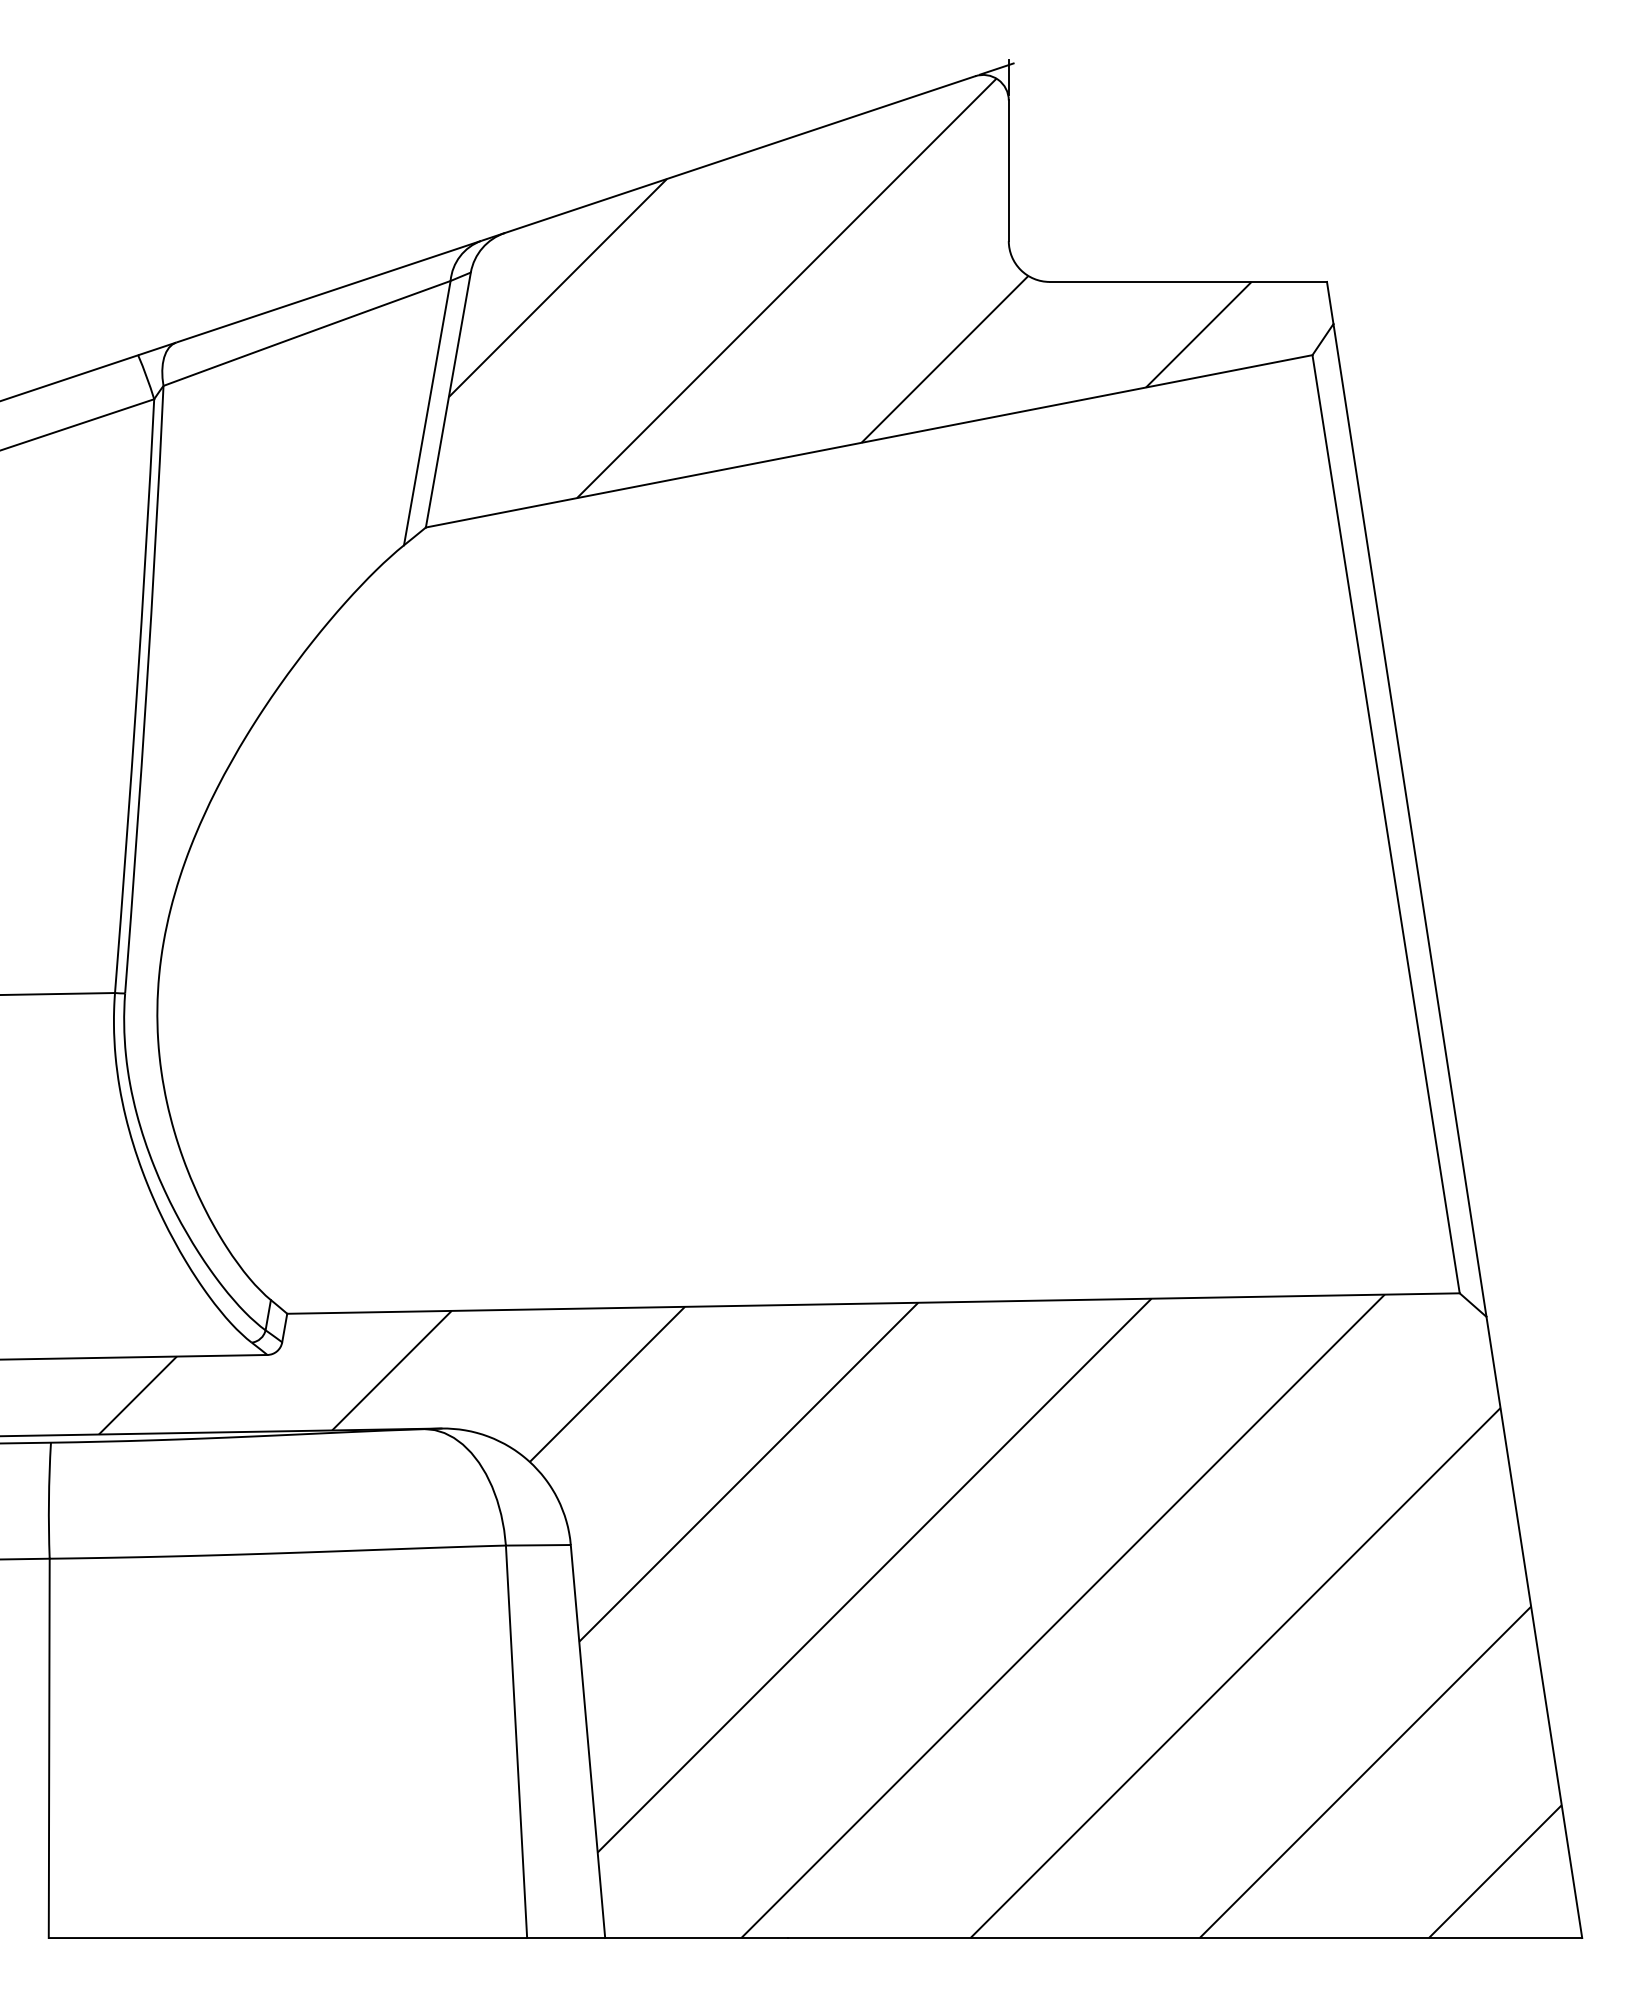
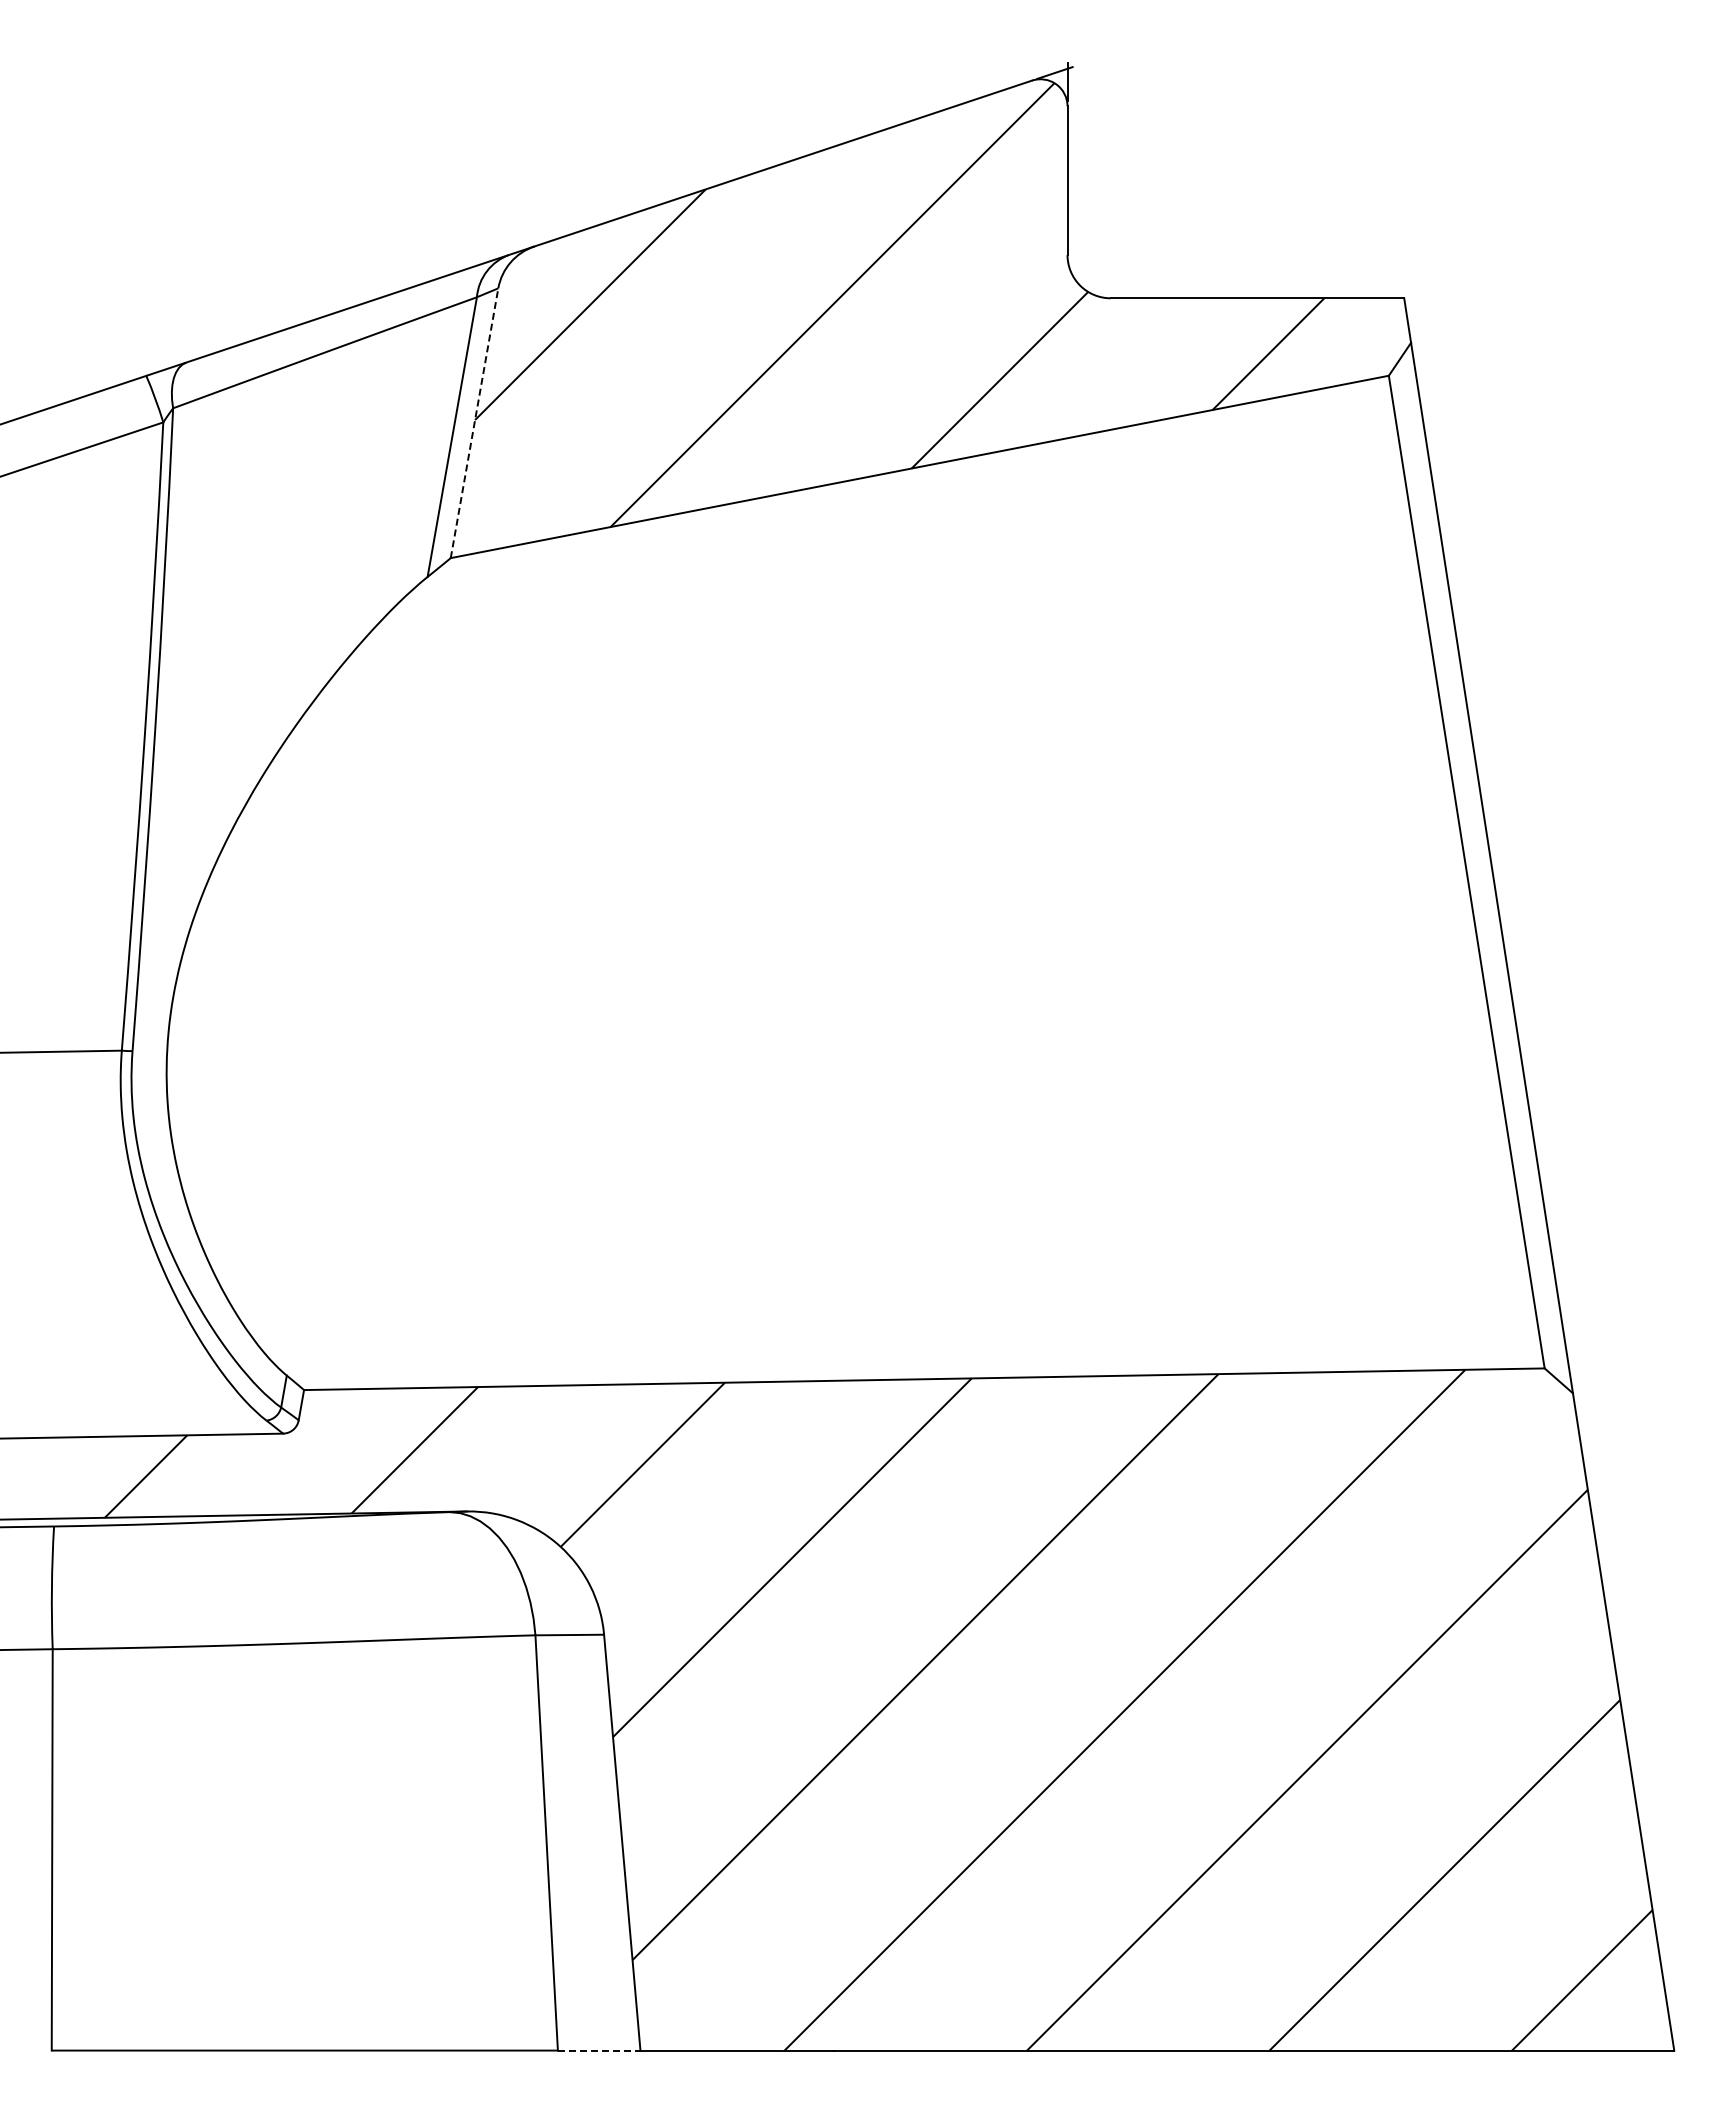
line: (448, 400) -> (474, 423), solid -> dashed
line: (566, 1937) -> (599, 2050), solid -> dashed

